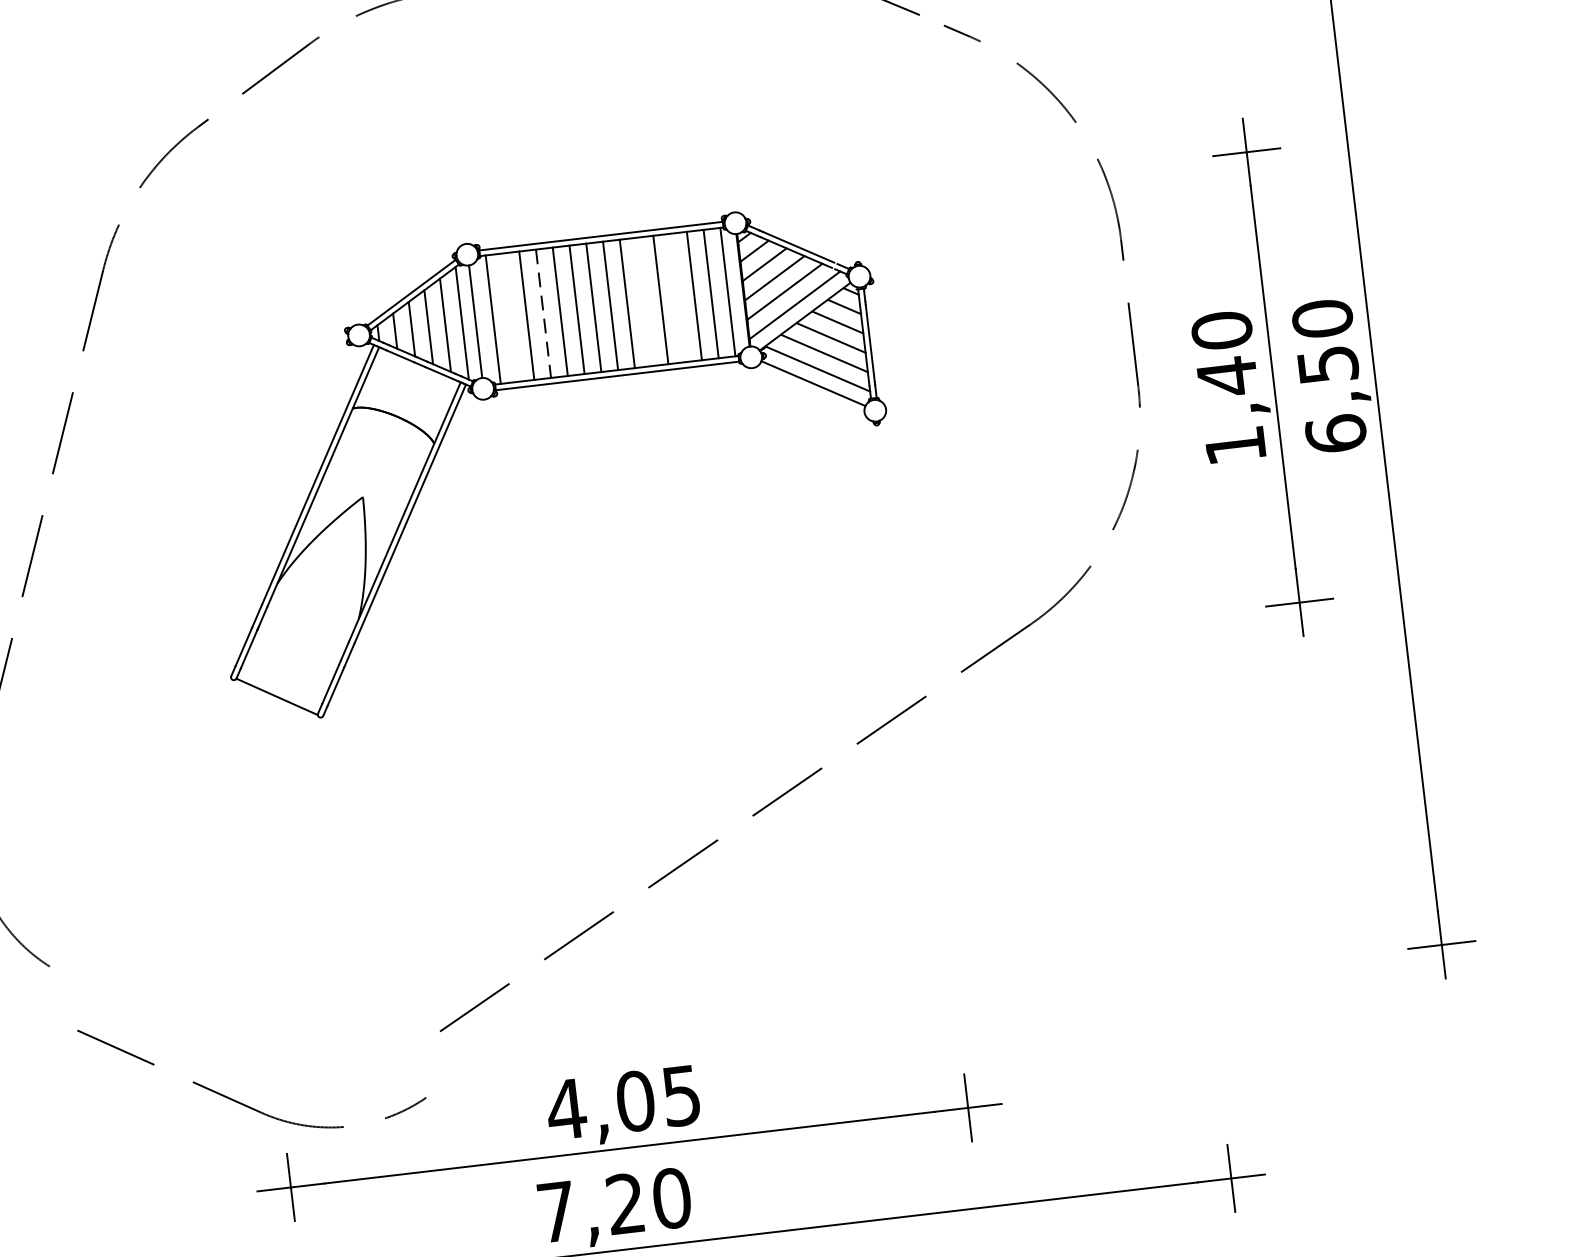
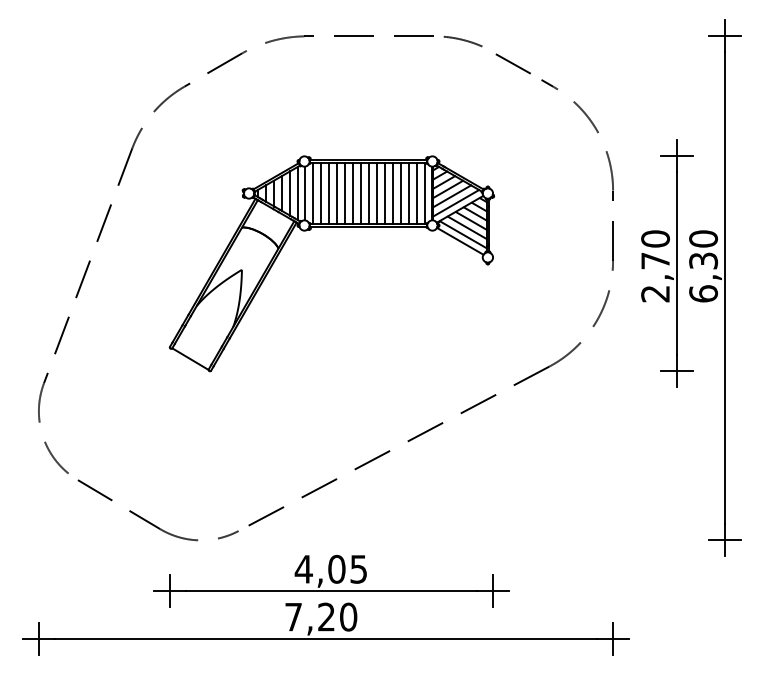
line: (678, 297) -> (401, 193), added
line: (644, 301) -> (385, 193), added
line: (544, 313) -> (337, 193), dashed -> solid
line: (510, 317) -> (321, 193), added
text: (1327, 363) -> (703, 260), 6,50 -> 6,30
text: (1231, 411) -> (655, 277), 1,40 -> 2,70
part: (241, 1101) -> (151, 522), moved

